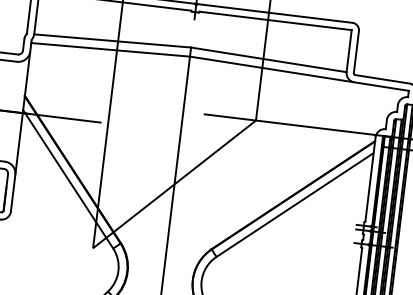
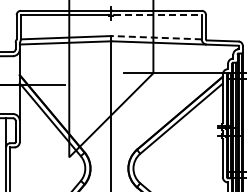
line: (275, 21) -> (157, 15), solid -> dashed
line: (268, 59) -> (156, 37), solid -> dashed

